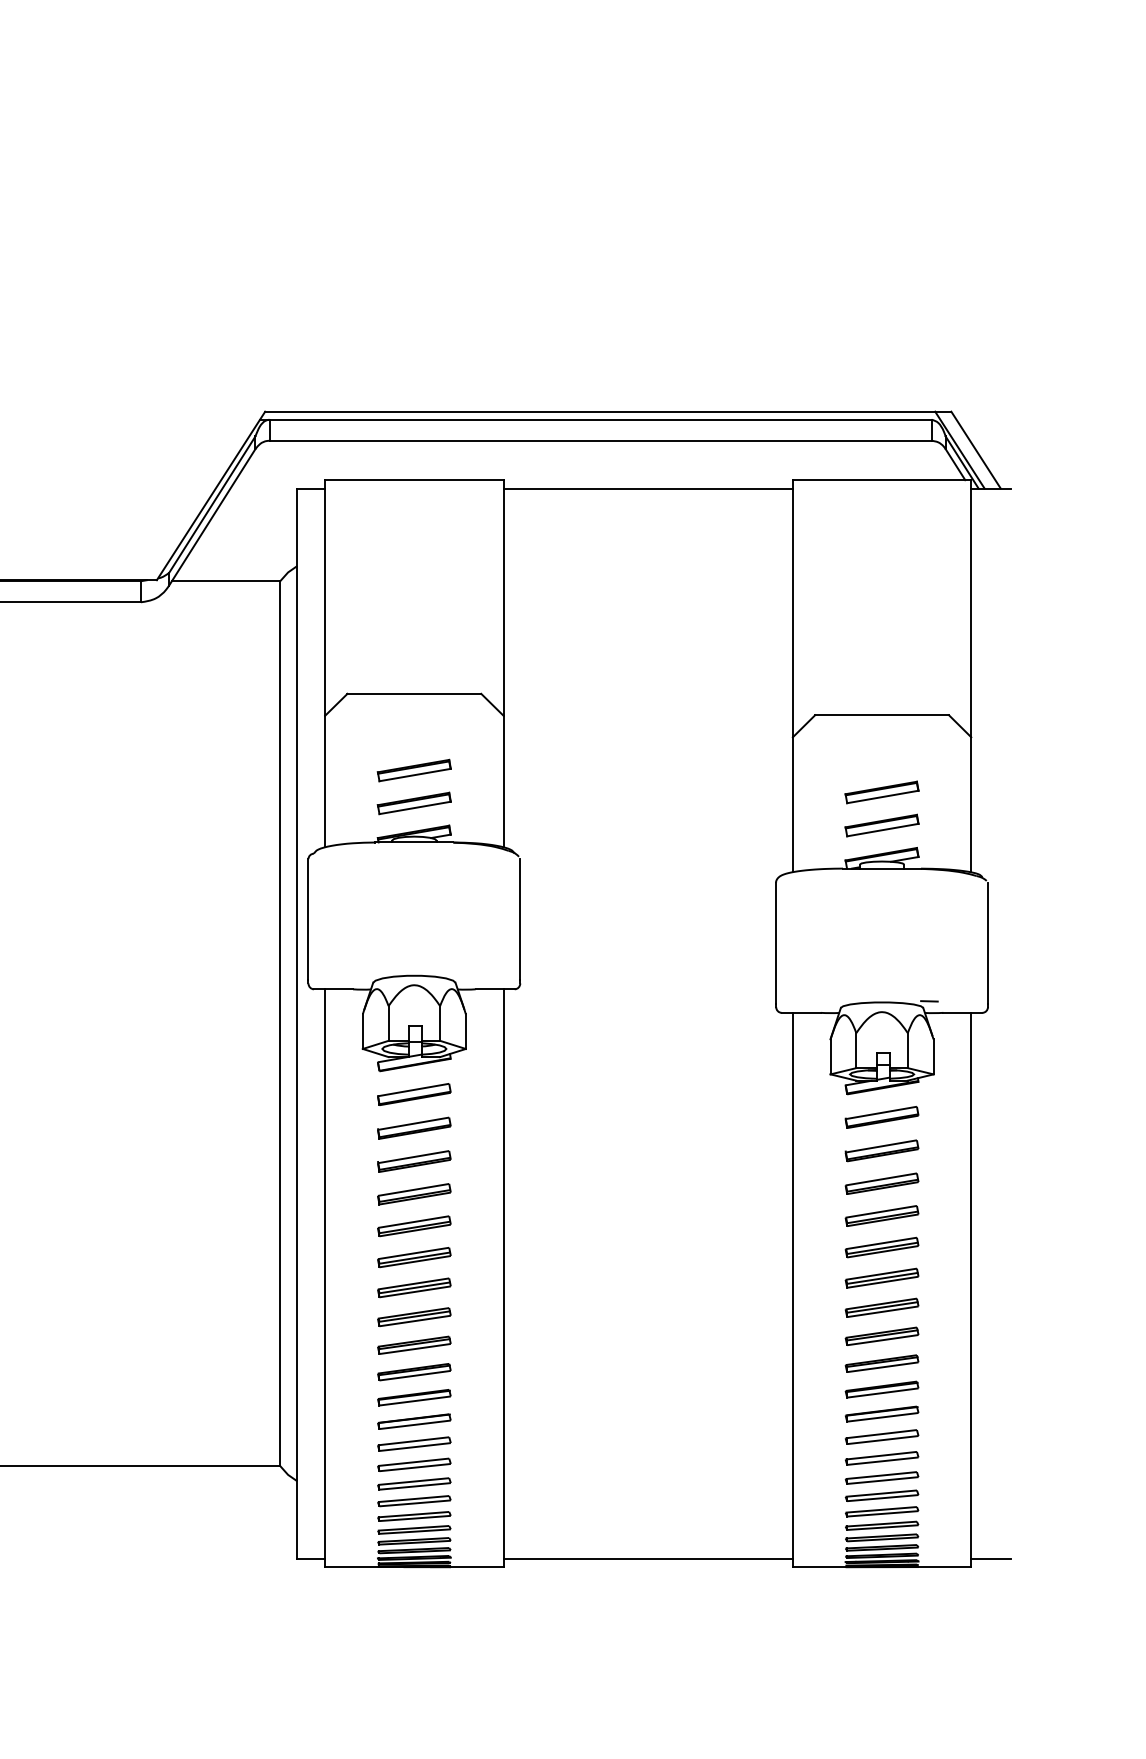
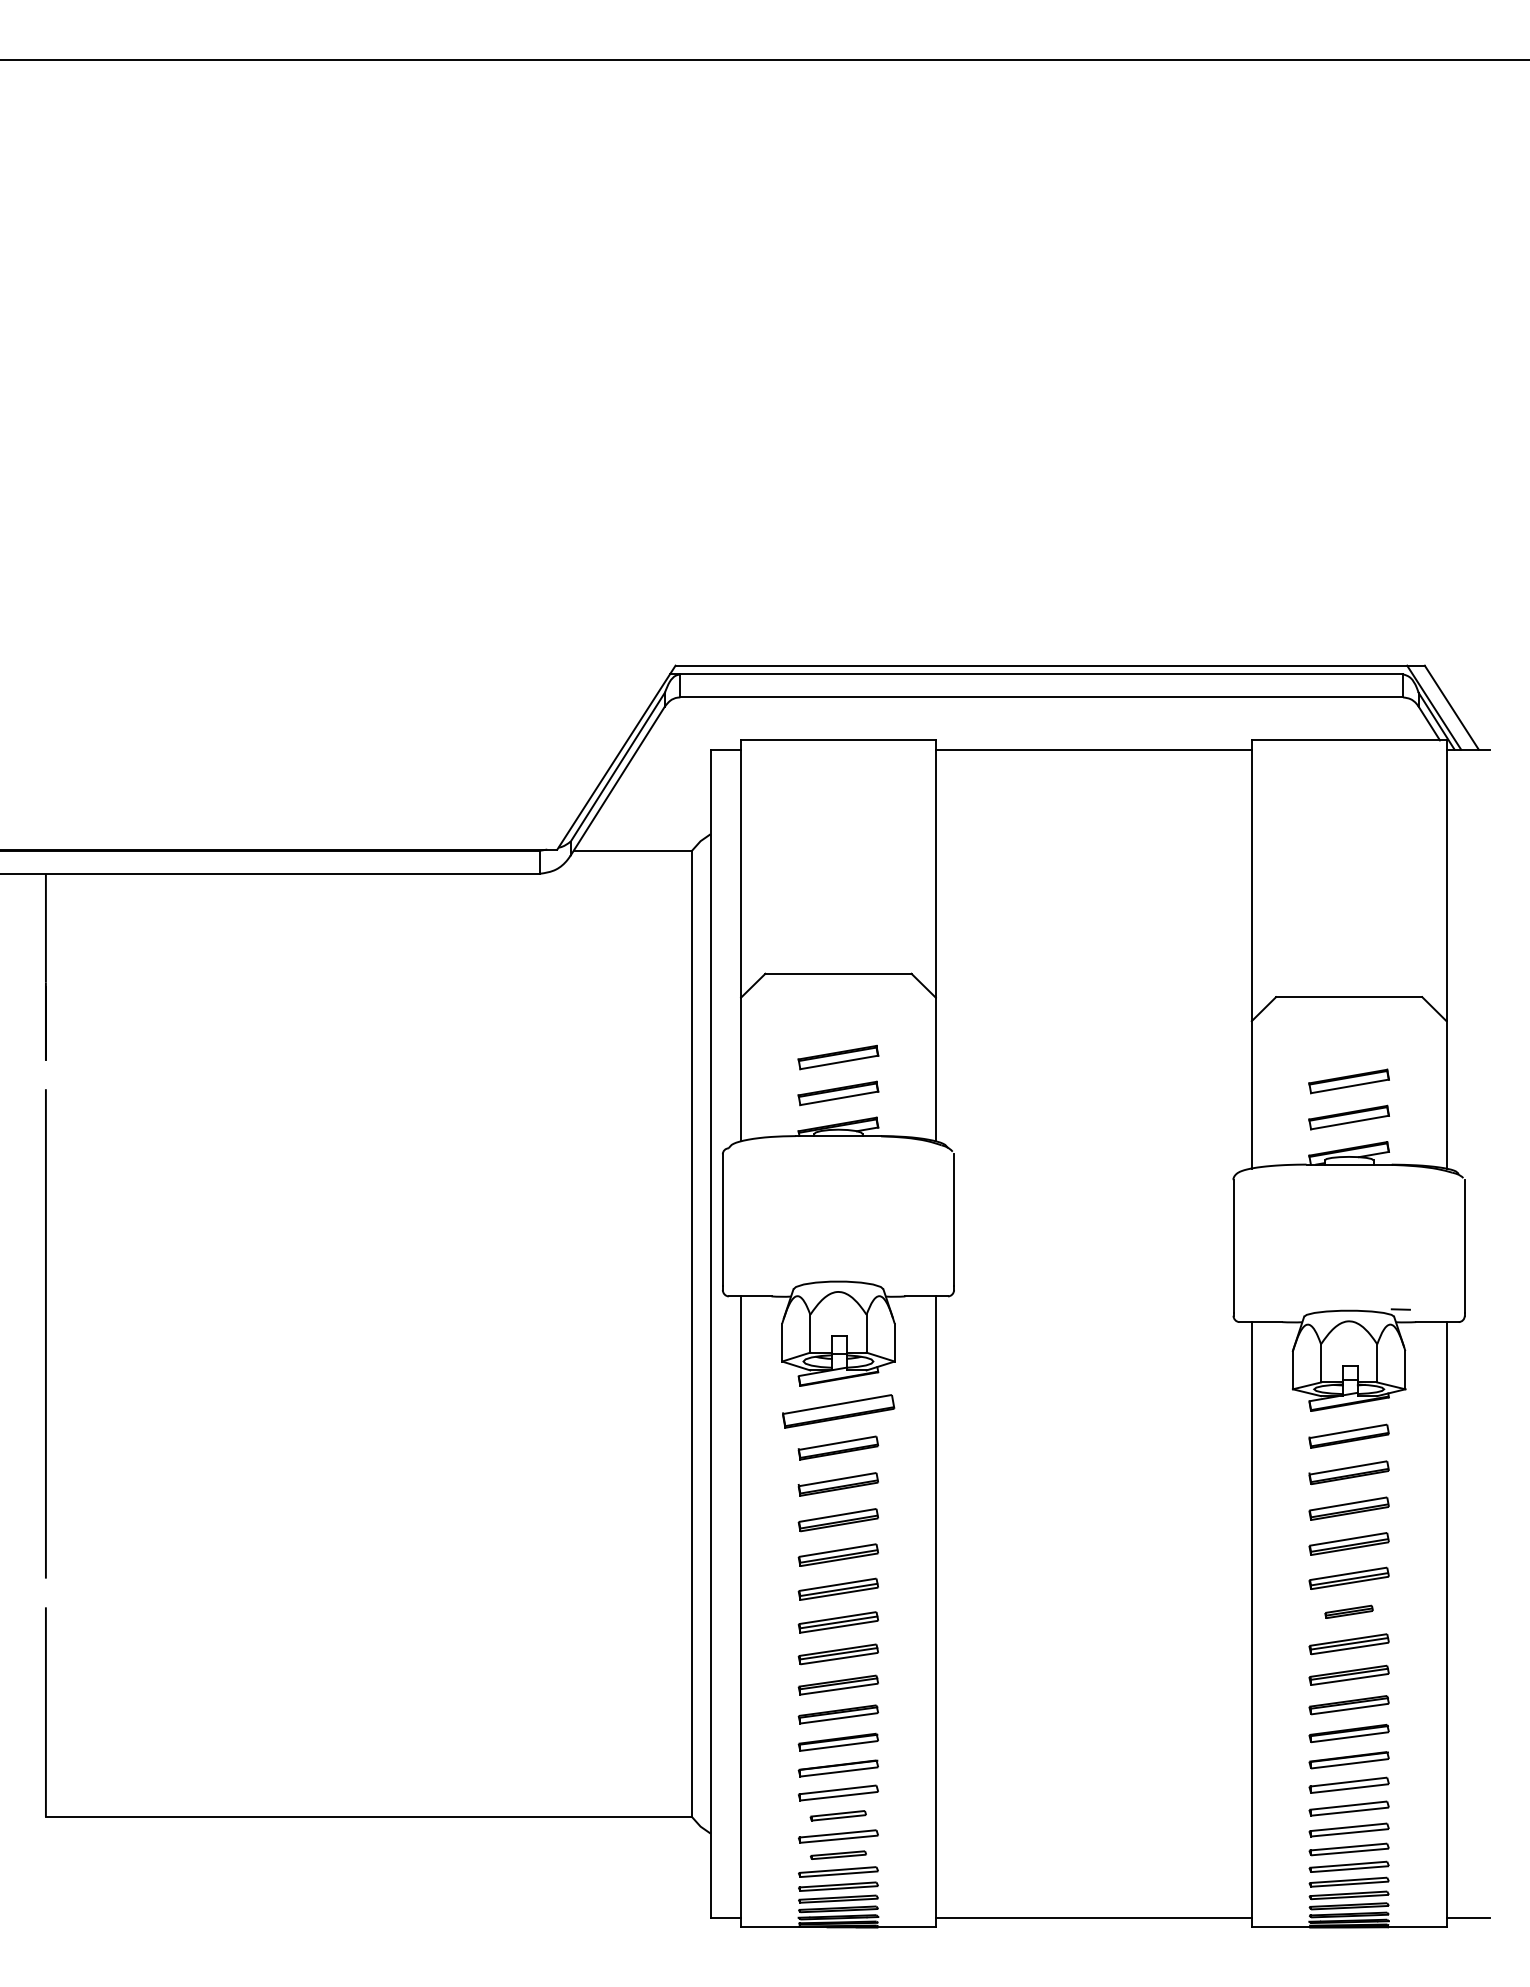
part: (413, 1093) -> (837, 1410), size x1.4
part: (881, 1277) -> (1348, 1611), size x0.6
part: (413, 1464) -> (837, 1815), size x0.7
part: (414, 1500) -> (838, 1854), size x0.7

